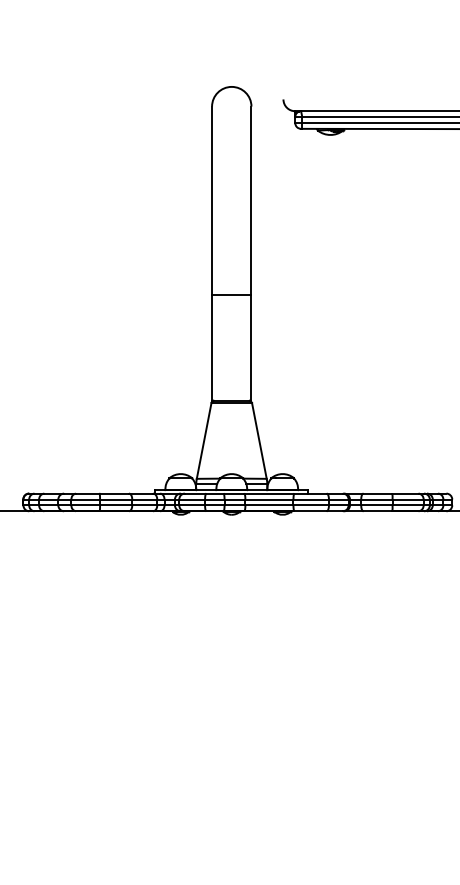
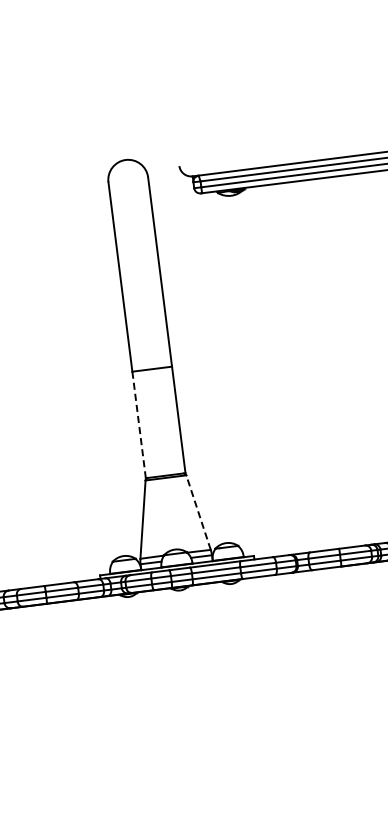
line: (212, 347) -> (139, 424), solid -> dashed
line: (259, 440) -> (198, 512), solid -> dashed

